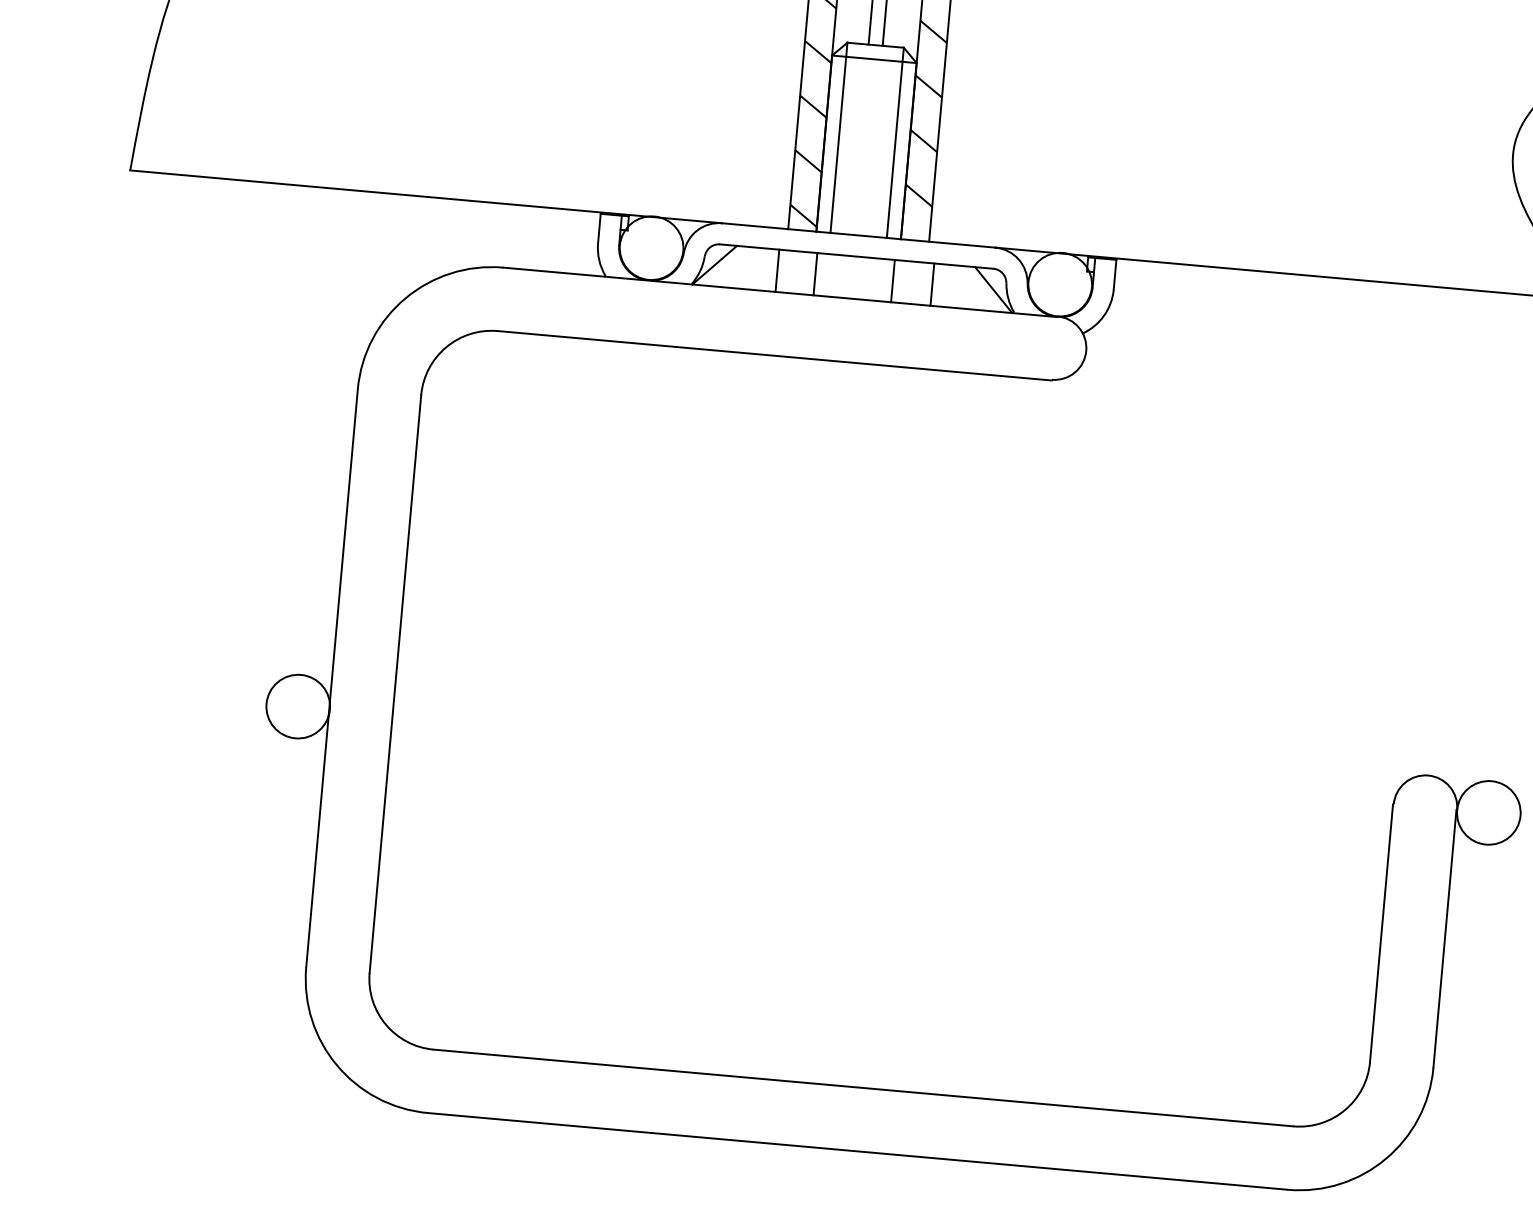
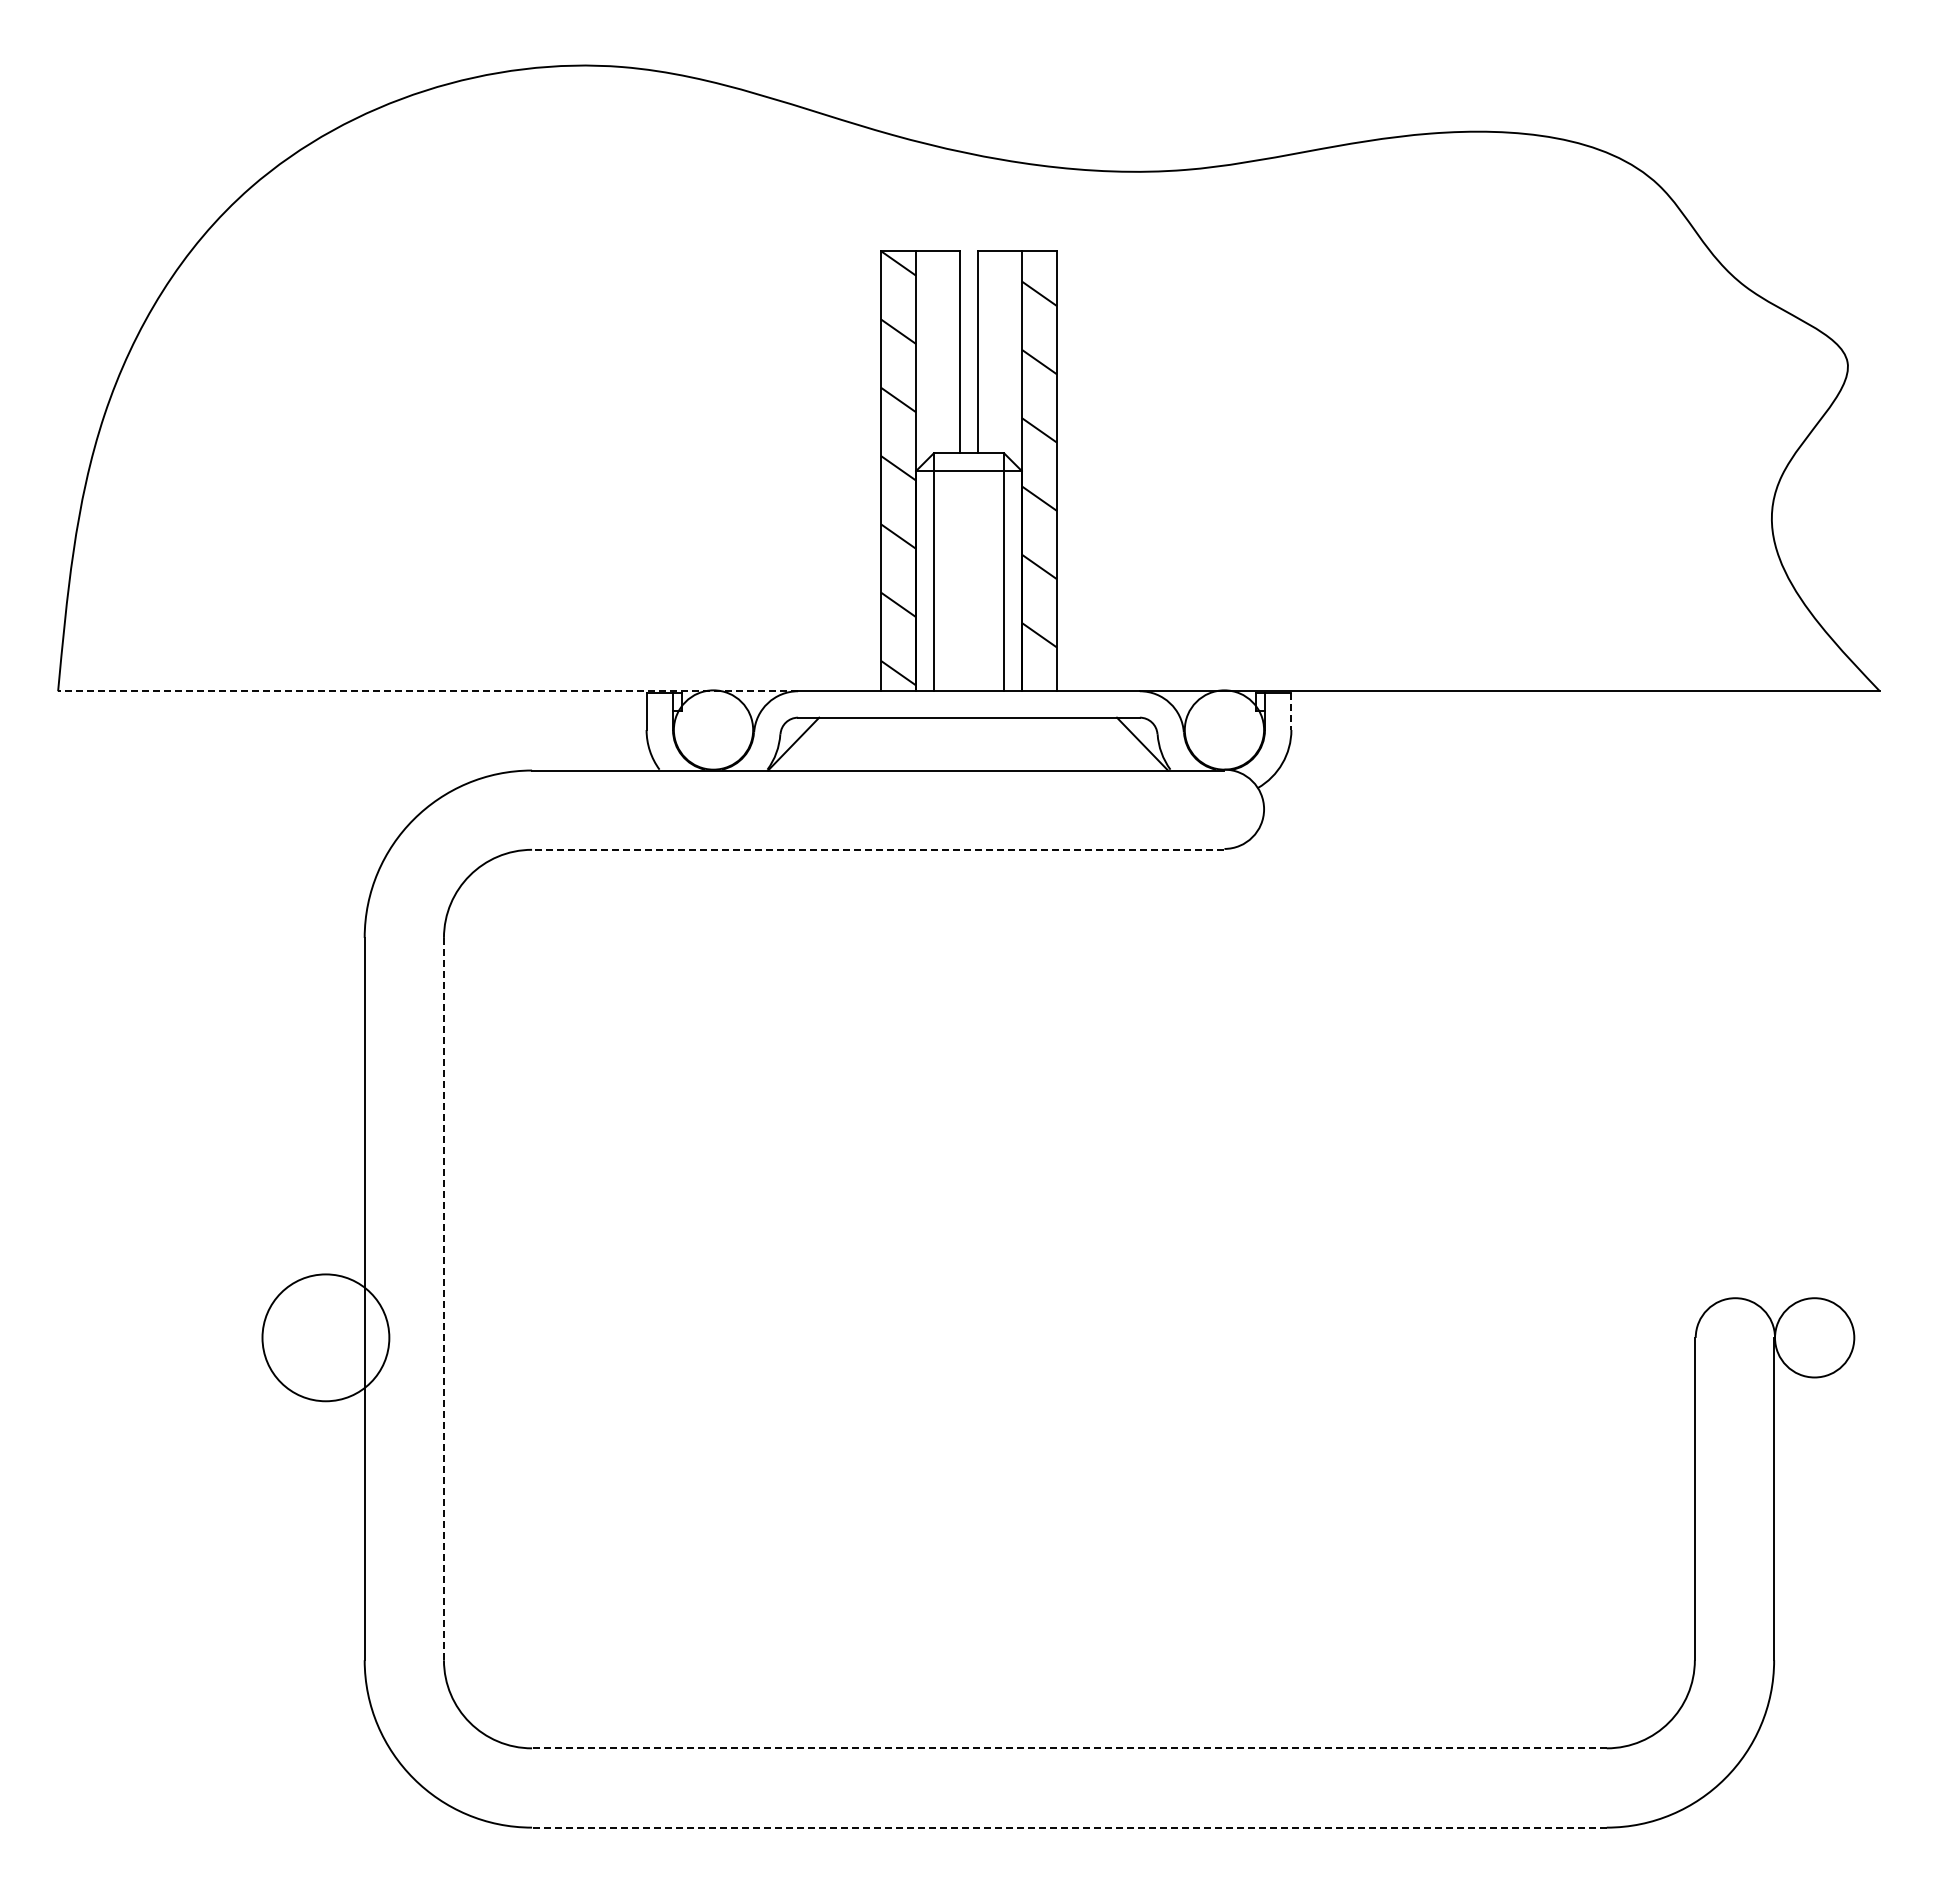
line: (426, 197) -> (428, 691), solid -> dashed
line: (777, 270) -> (872, 743), removed
line: (815, 273) -> (919, 743), removed
line: (1115, 275) -> (1291, 712), solid -> dashed
line: (892, 280) -> (1016, 743), removed
line: (932, 284) -> (1065, 743), removed
line: (774, 355) -> (877, 849), solid -> dashed
line: (395, 683) -> (443, 1298), solid -> dashed
circle: (297, 706) -> (325, 1337), size x1.6
line: (862, 1088) -> (1068, 1748), solid -> dashed
line: (857, 1151) -> (1068, 1827), solid -> dashed

